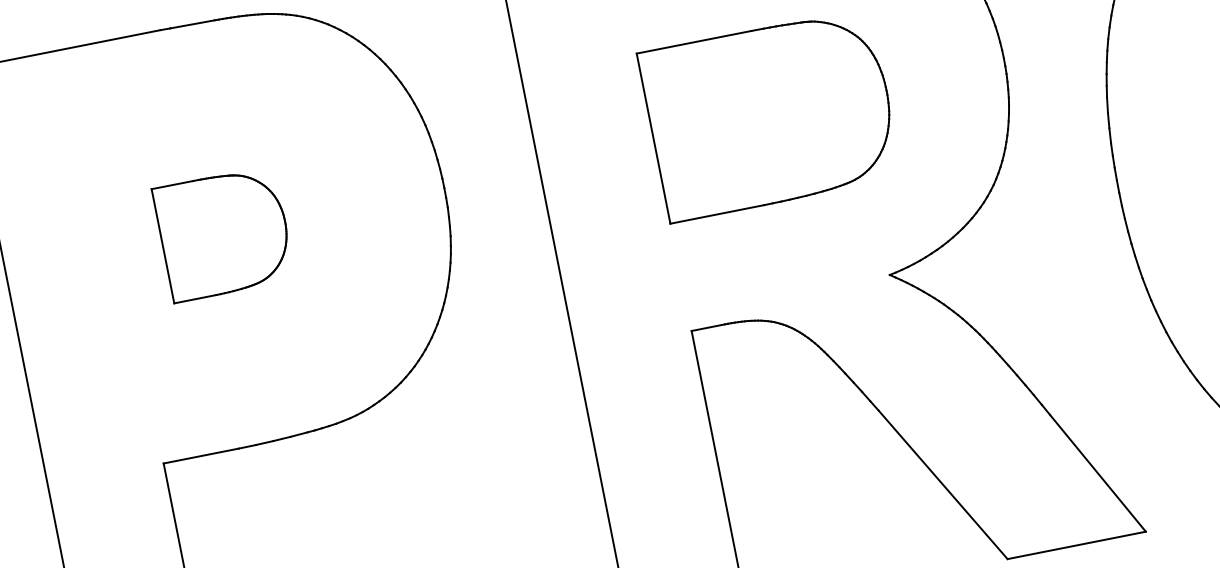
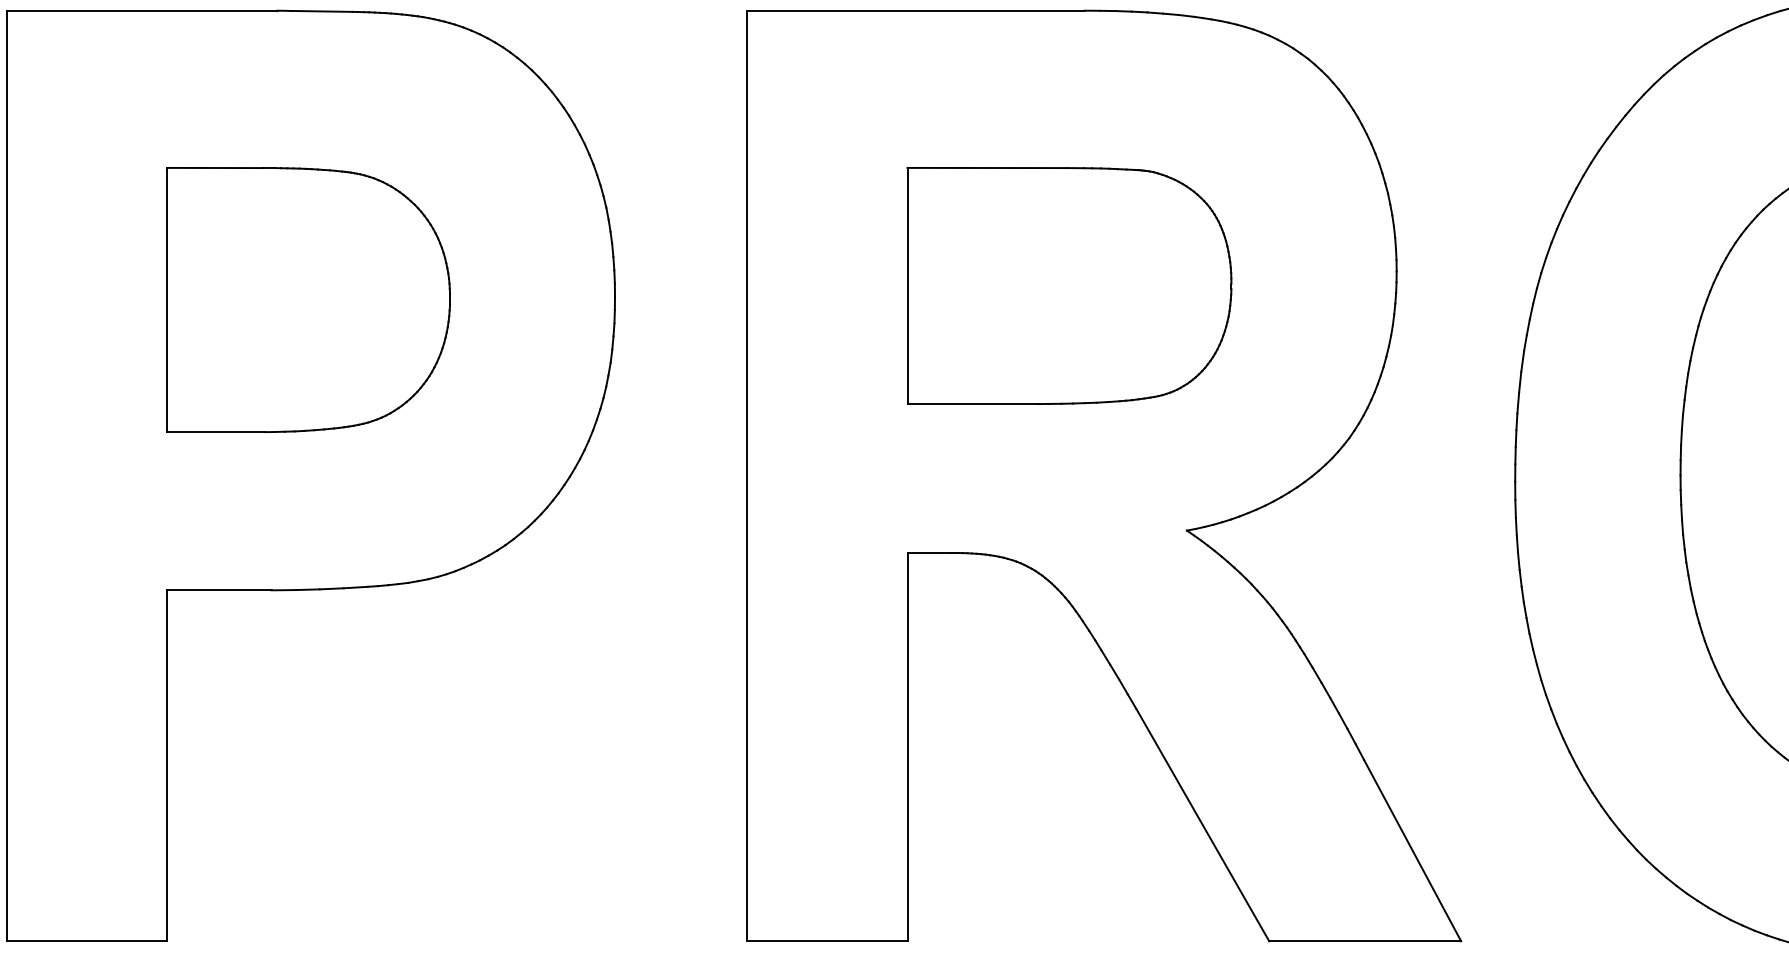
part: (223, 233) -> (308, 299), size x1.67

